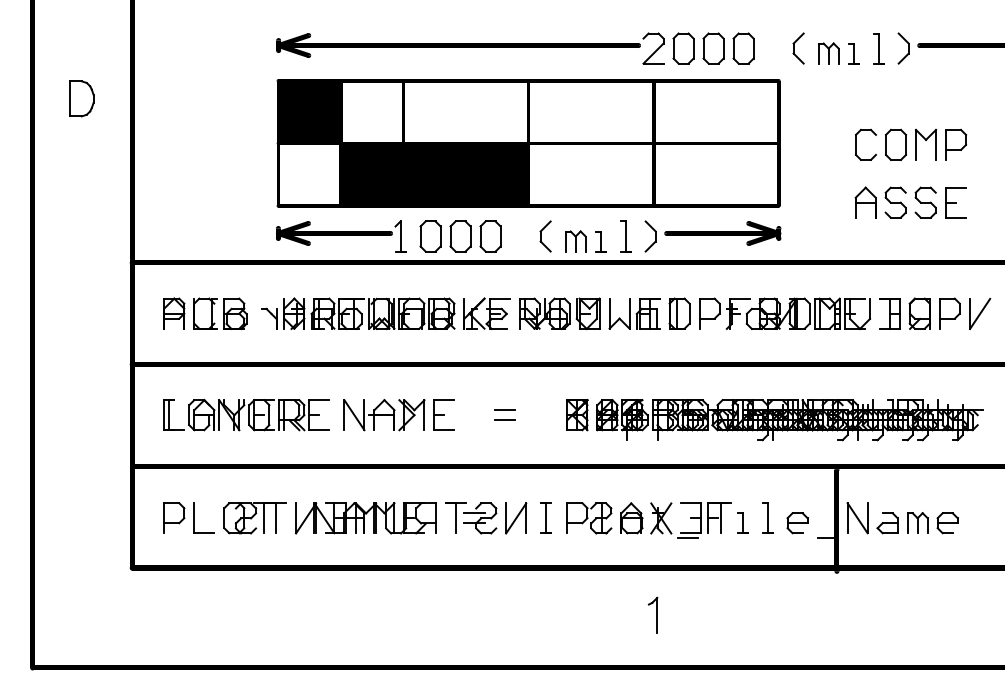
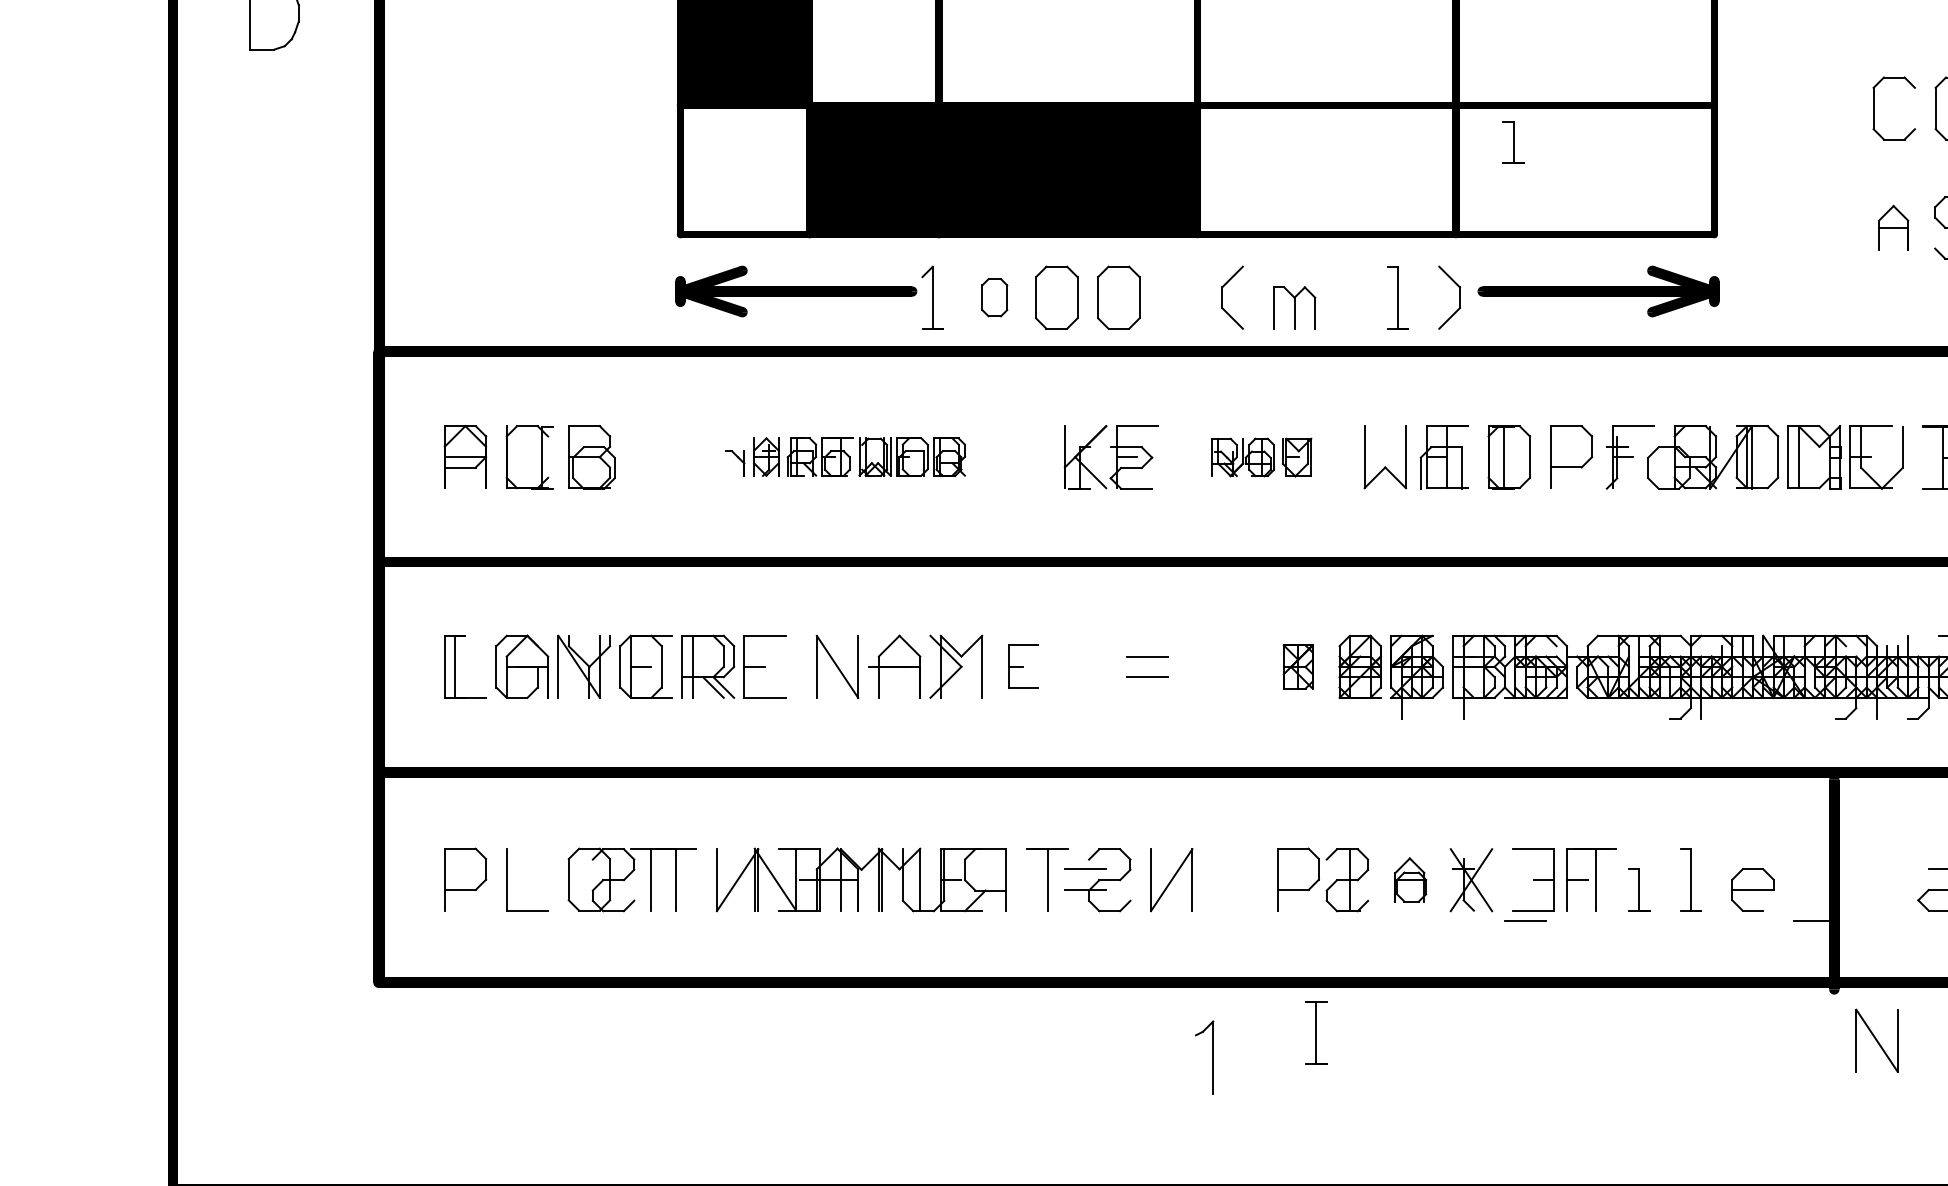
part: (865, 202) -> (1893, 227), size x0.7
part: (430, 236) -> (994, 297), size x0.6
part: (600, 241) -> (1513, 142), moved
part: (358, 313) -> (845, 456), size x0.6
part: (559, 313) -> (1261, 456), size x0.6
part: (443, 414) -> (1021, 665), size x0.7
part: (577, 415) -> (1298, 667), size x0.7
part: (545, 517) -> (1314, 1031), moved
part: (631, 518) -> (1409, 880), size x0.7
part: (857, 518) -> (1876, 1041), moved
part: (652, 614) -> (1203, 1055), moved

